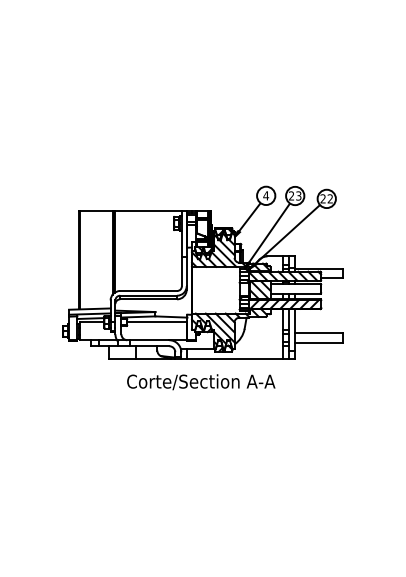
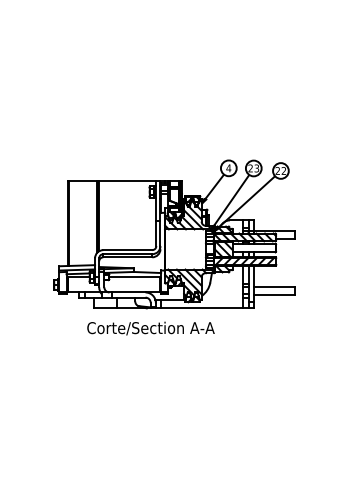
text: (200, 382) -> (150, 328), moved

